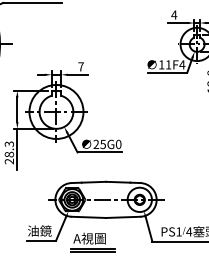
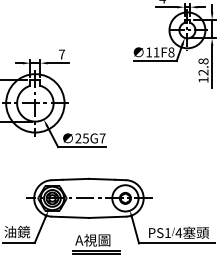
text: (182, 64) -> (171, 52), 11F4 -> 11F8
text: (118, 144) -> (102, 138), 25G0 -> 25G7
part: (92, 242) -> (95, 244), moved

